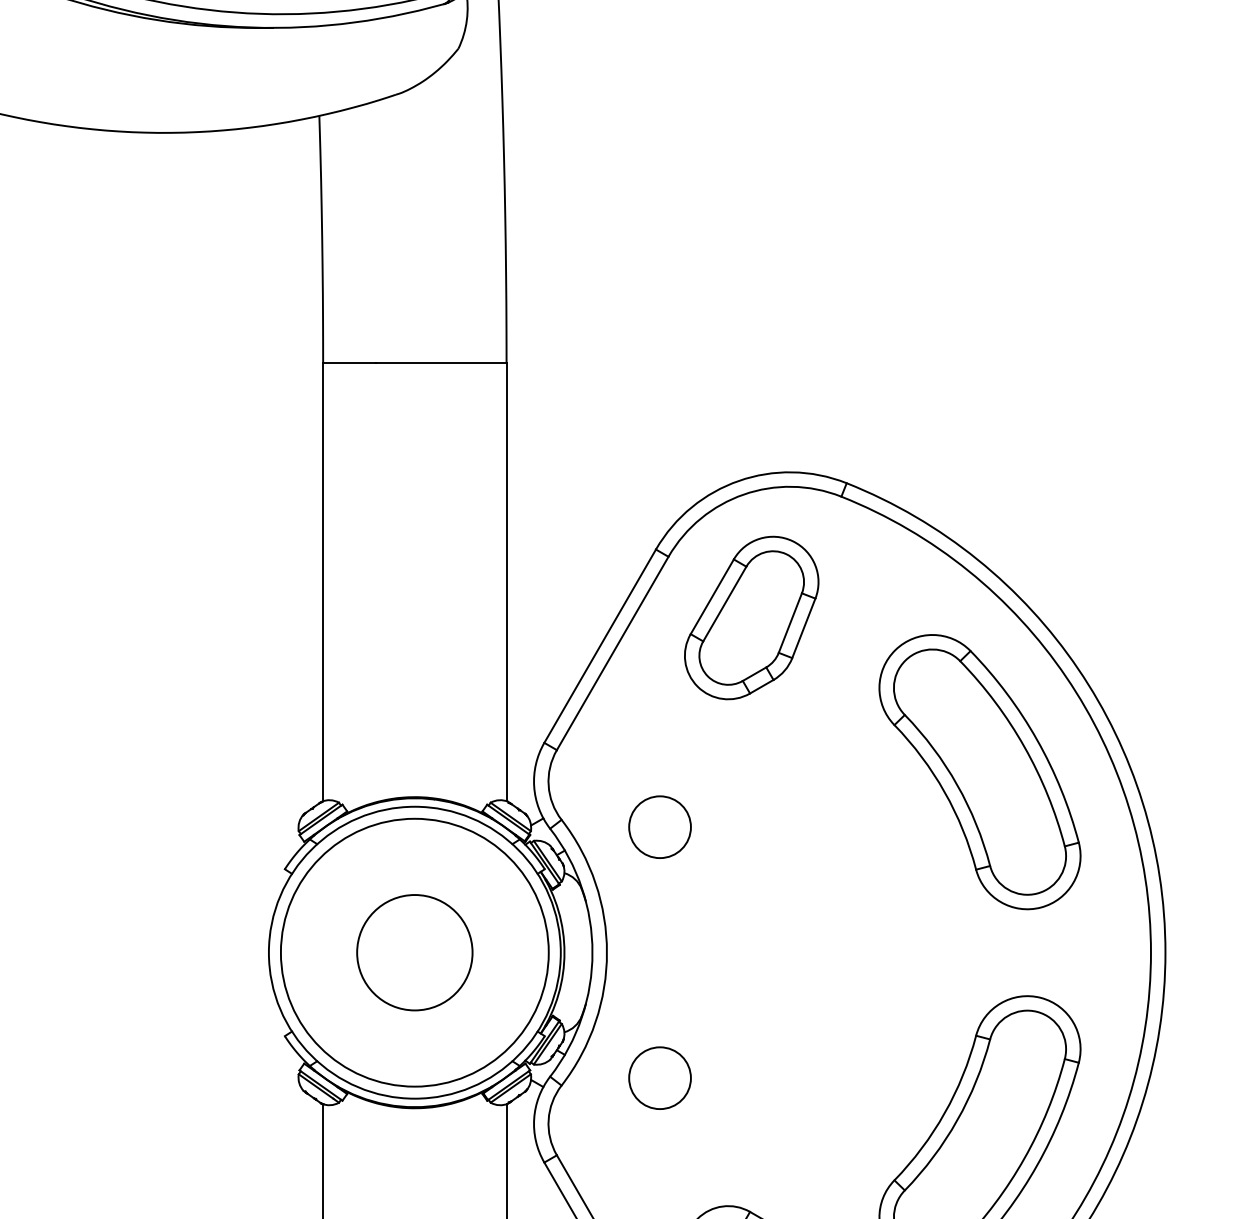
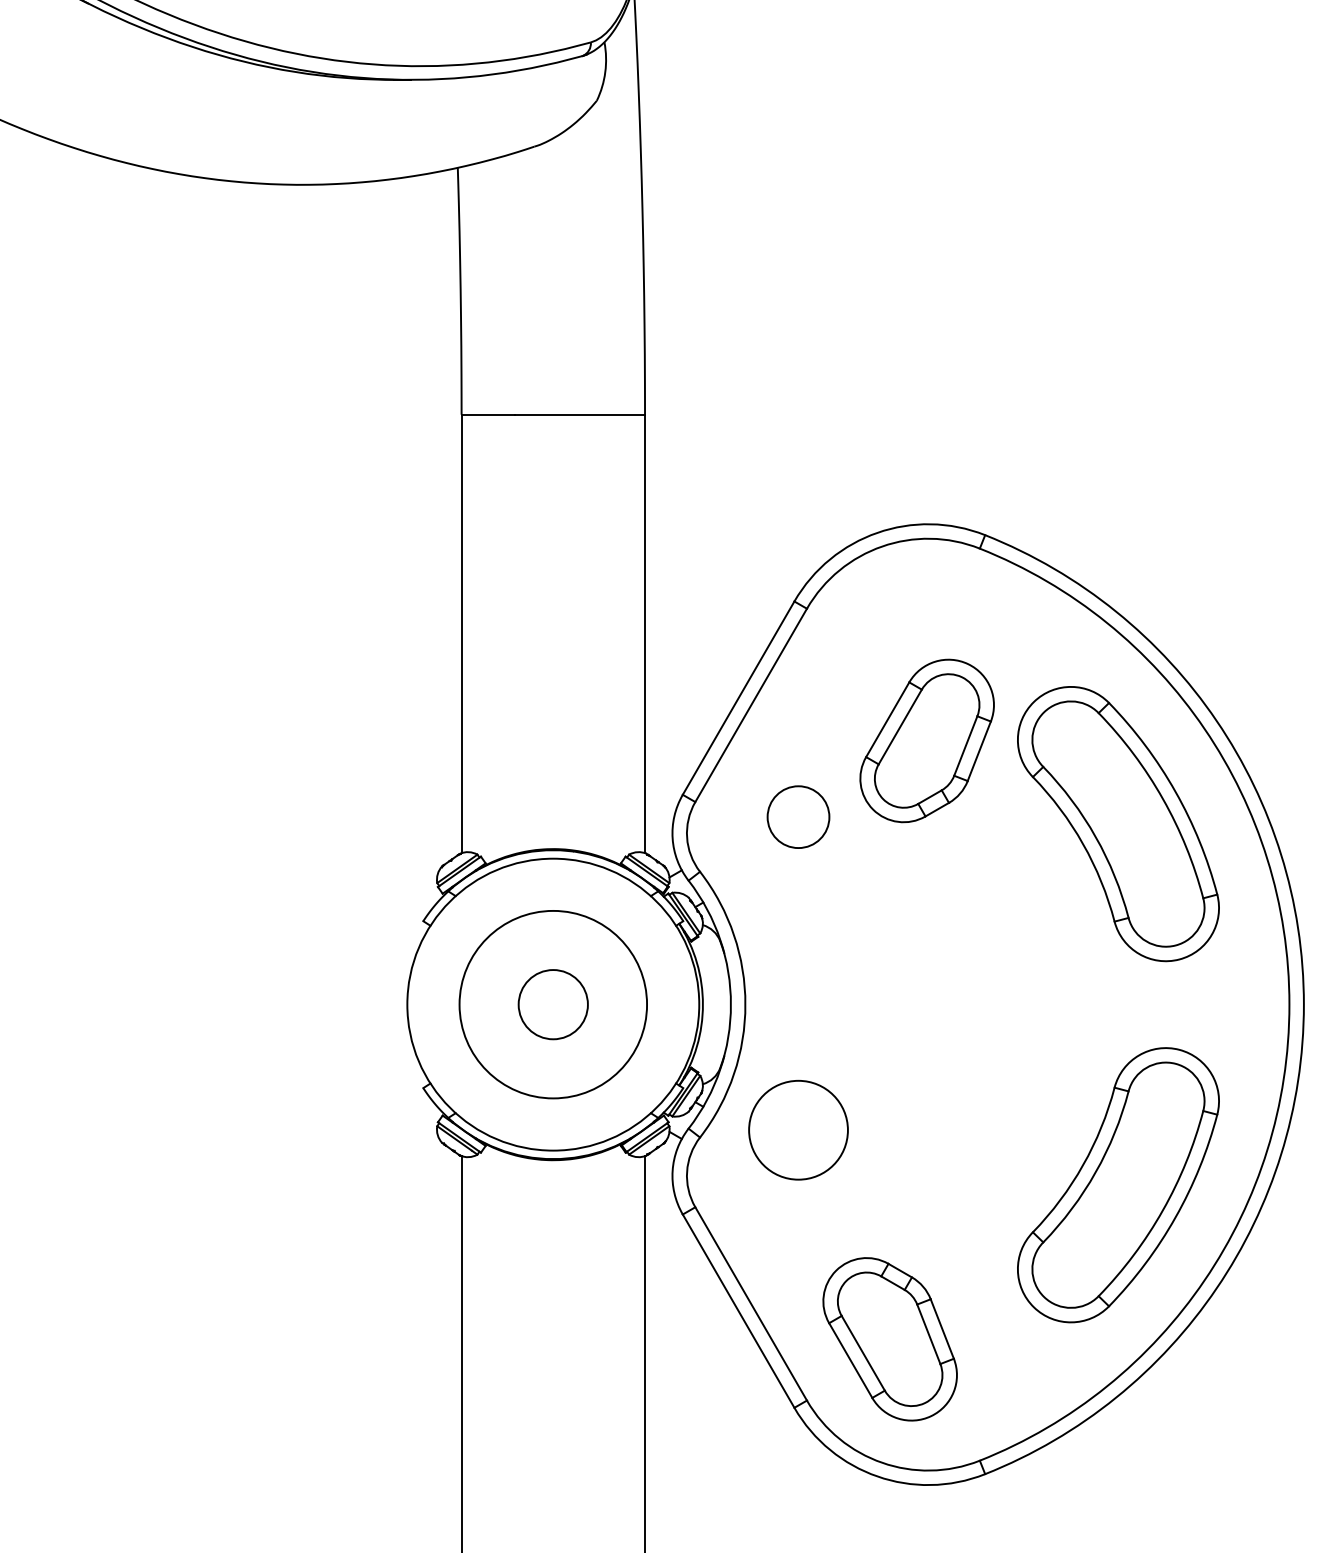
part: (751, 617) -> (926, 740), moved
circle: (660, 826) -> (798, 816), moved
circle: (415, 952) -> (553, 1004), size x0.6
circle: (415, 952) -> (553, 1004), size x0.7
circle: (660, 1077) -> (798, 1129), size x1.6

